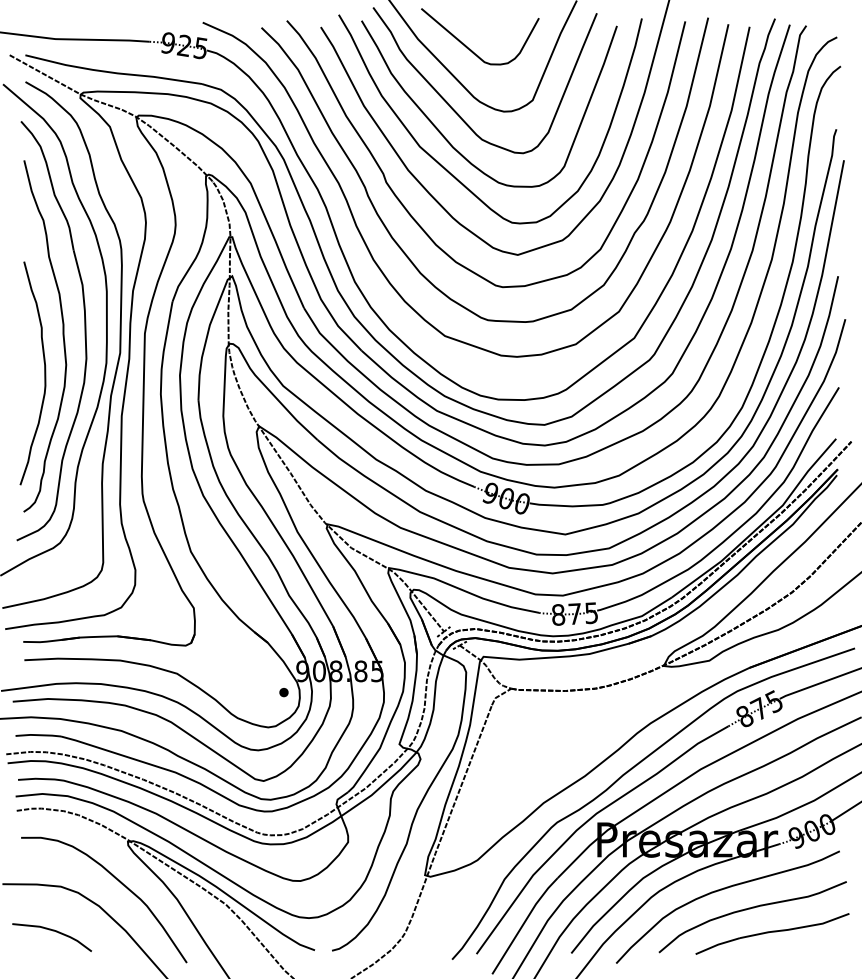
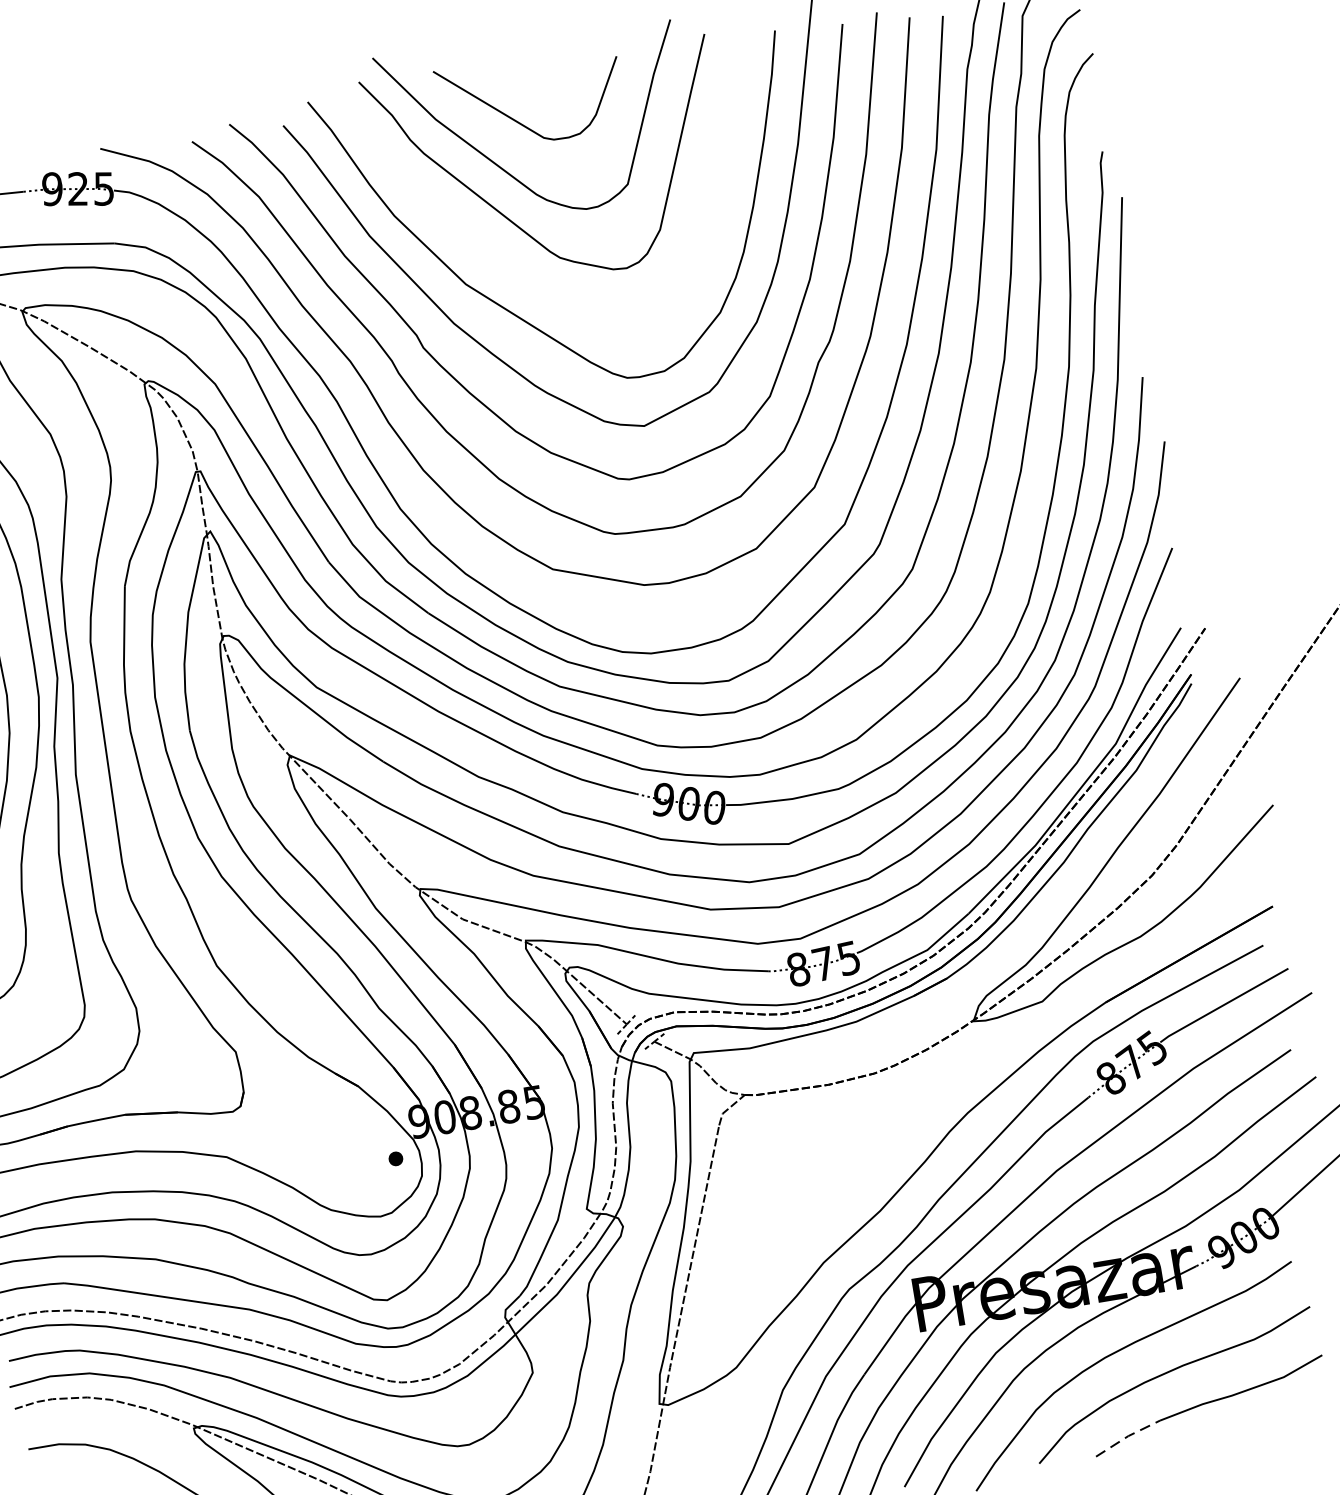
curve: (450, 142) -> (512, 270), removed
line: (718, 944) -> (1128, 1435), solid -> dashed

